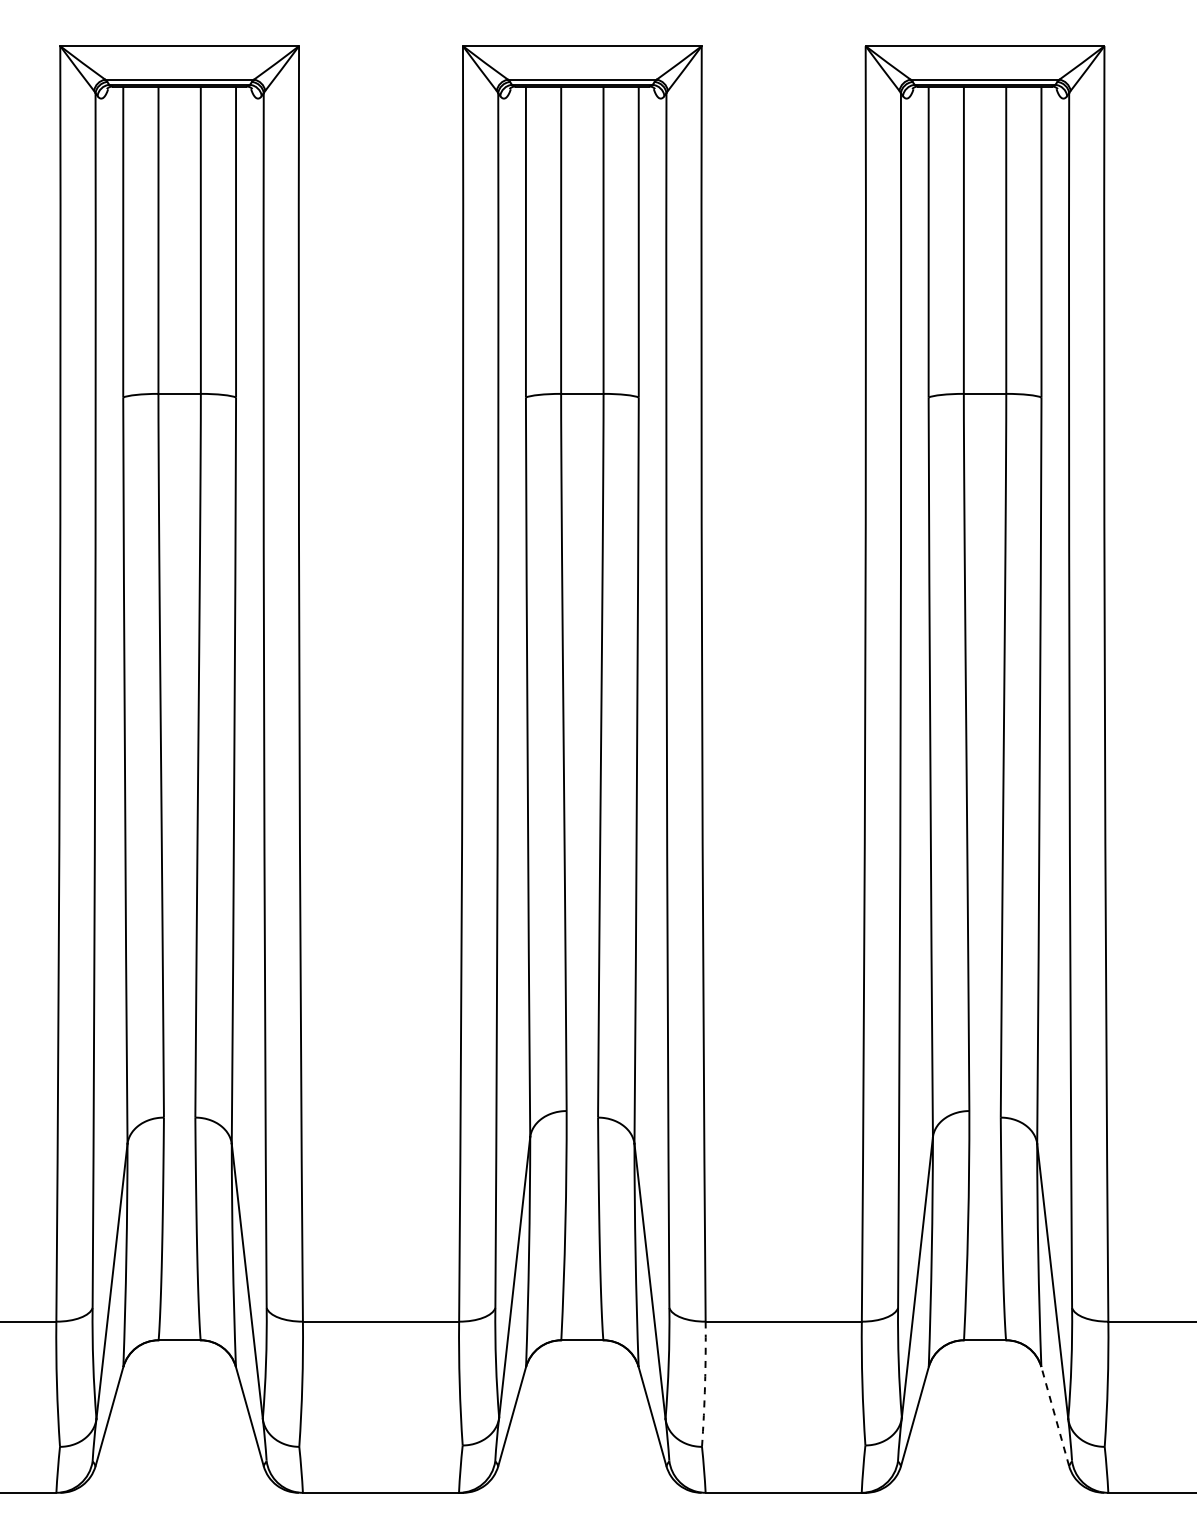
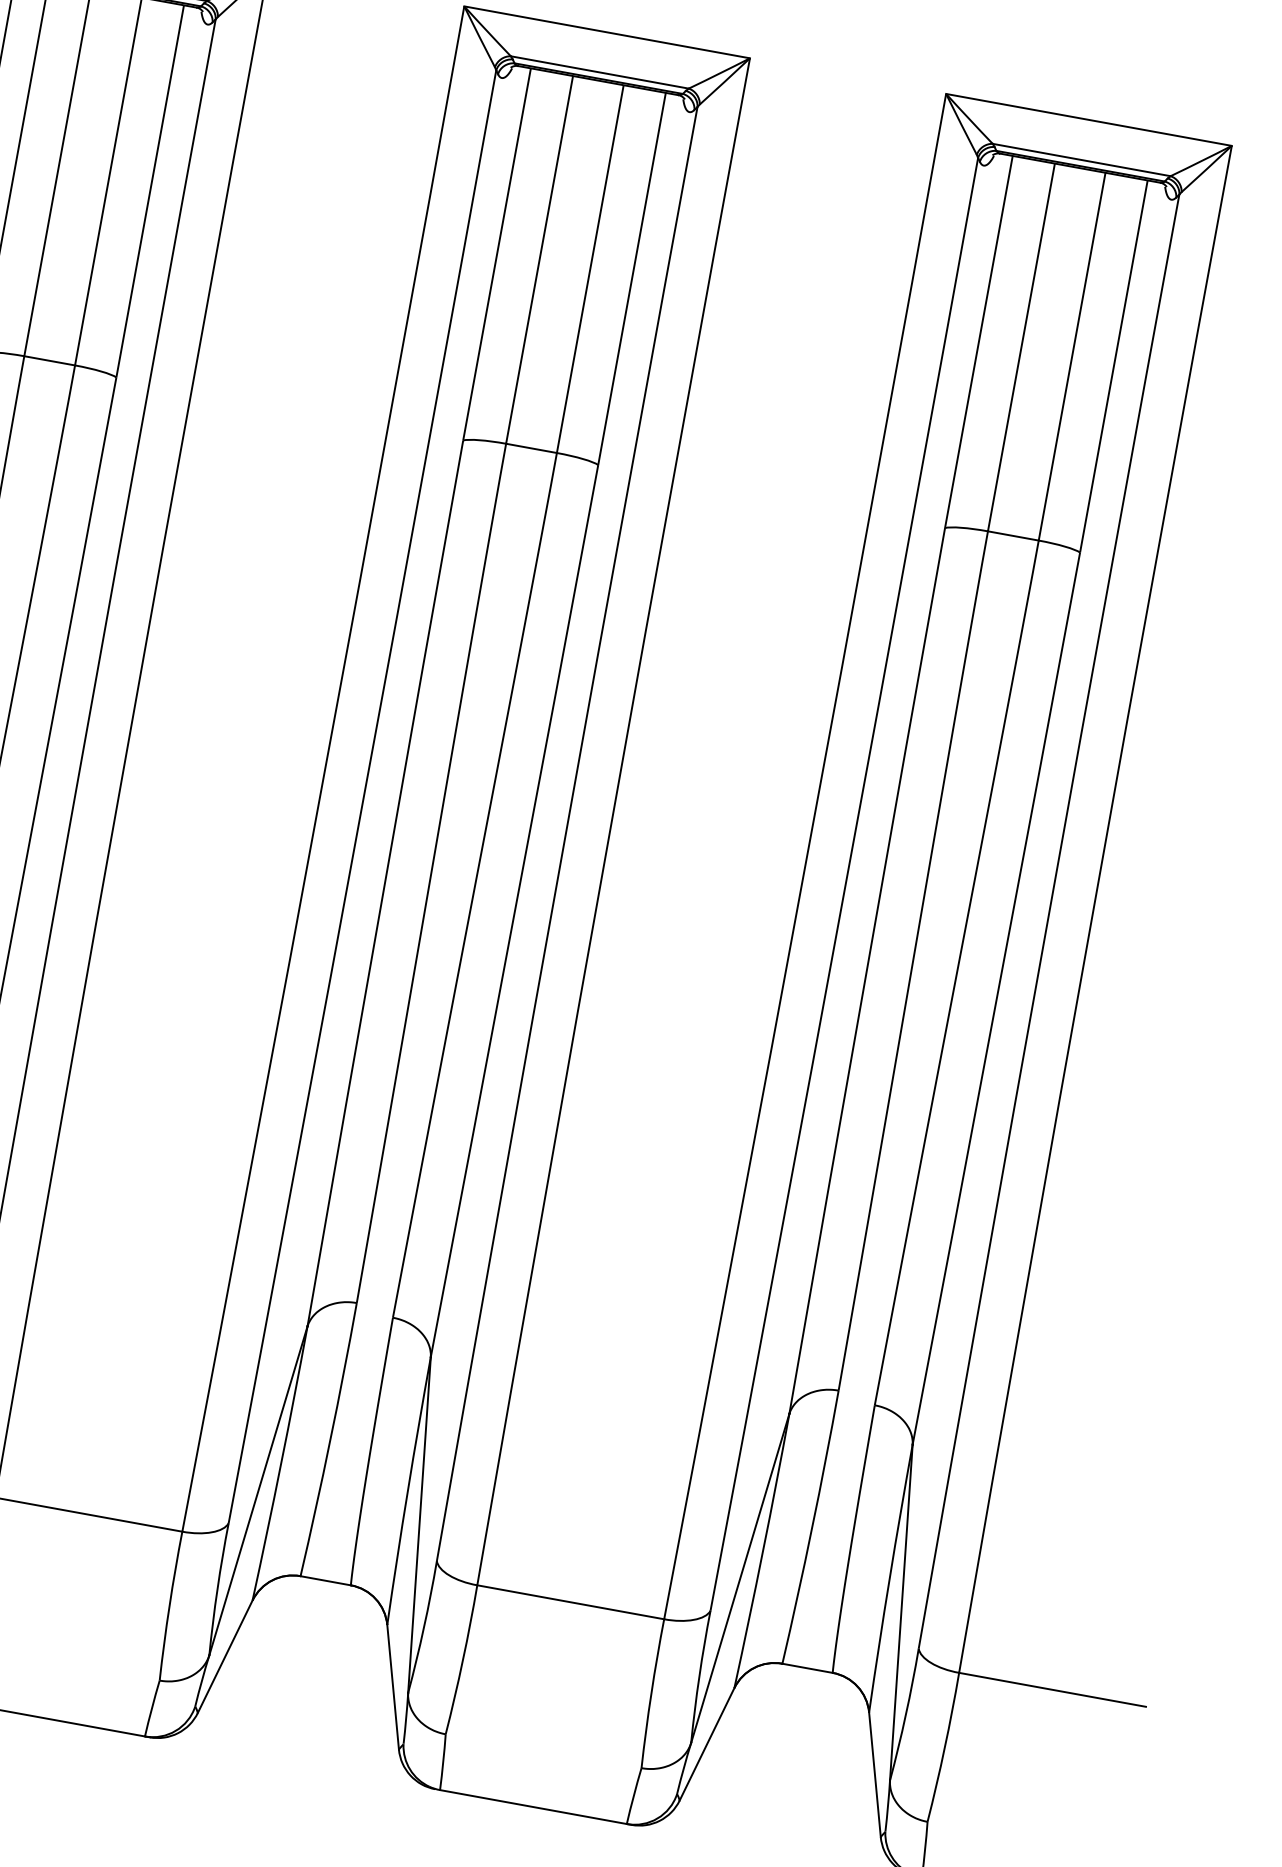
arc: (705, 1384) -> (463, 1660), dashed -> solid
line: (1055, 1416) -> (875, 1774), dashed -> solid

